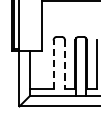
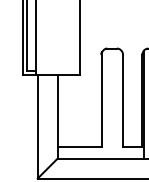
line: (53, 64) -> (101, 100), dashed -> solid
line: (65, 65) -> (123, 101), dashed -> solid

